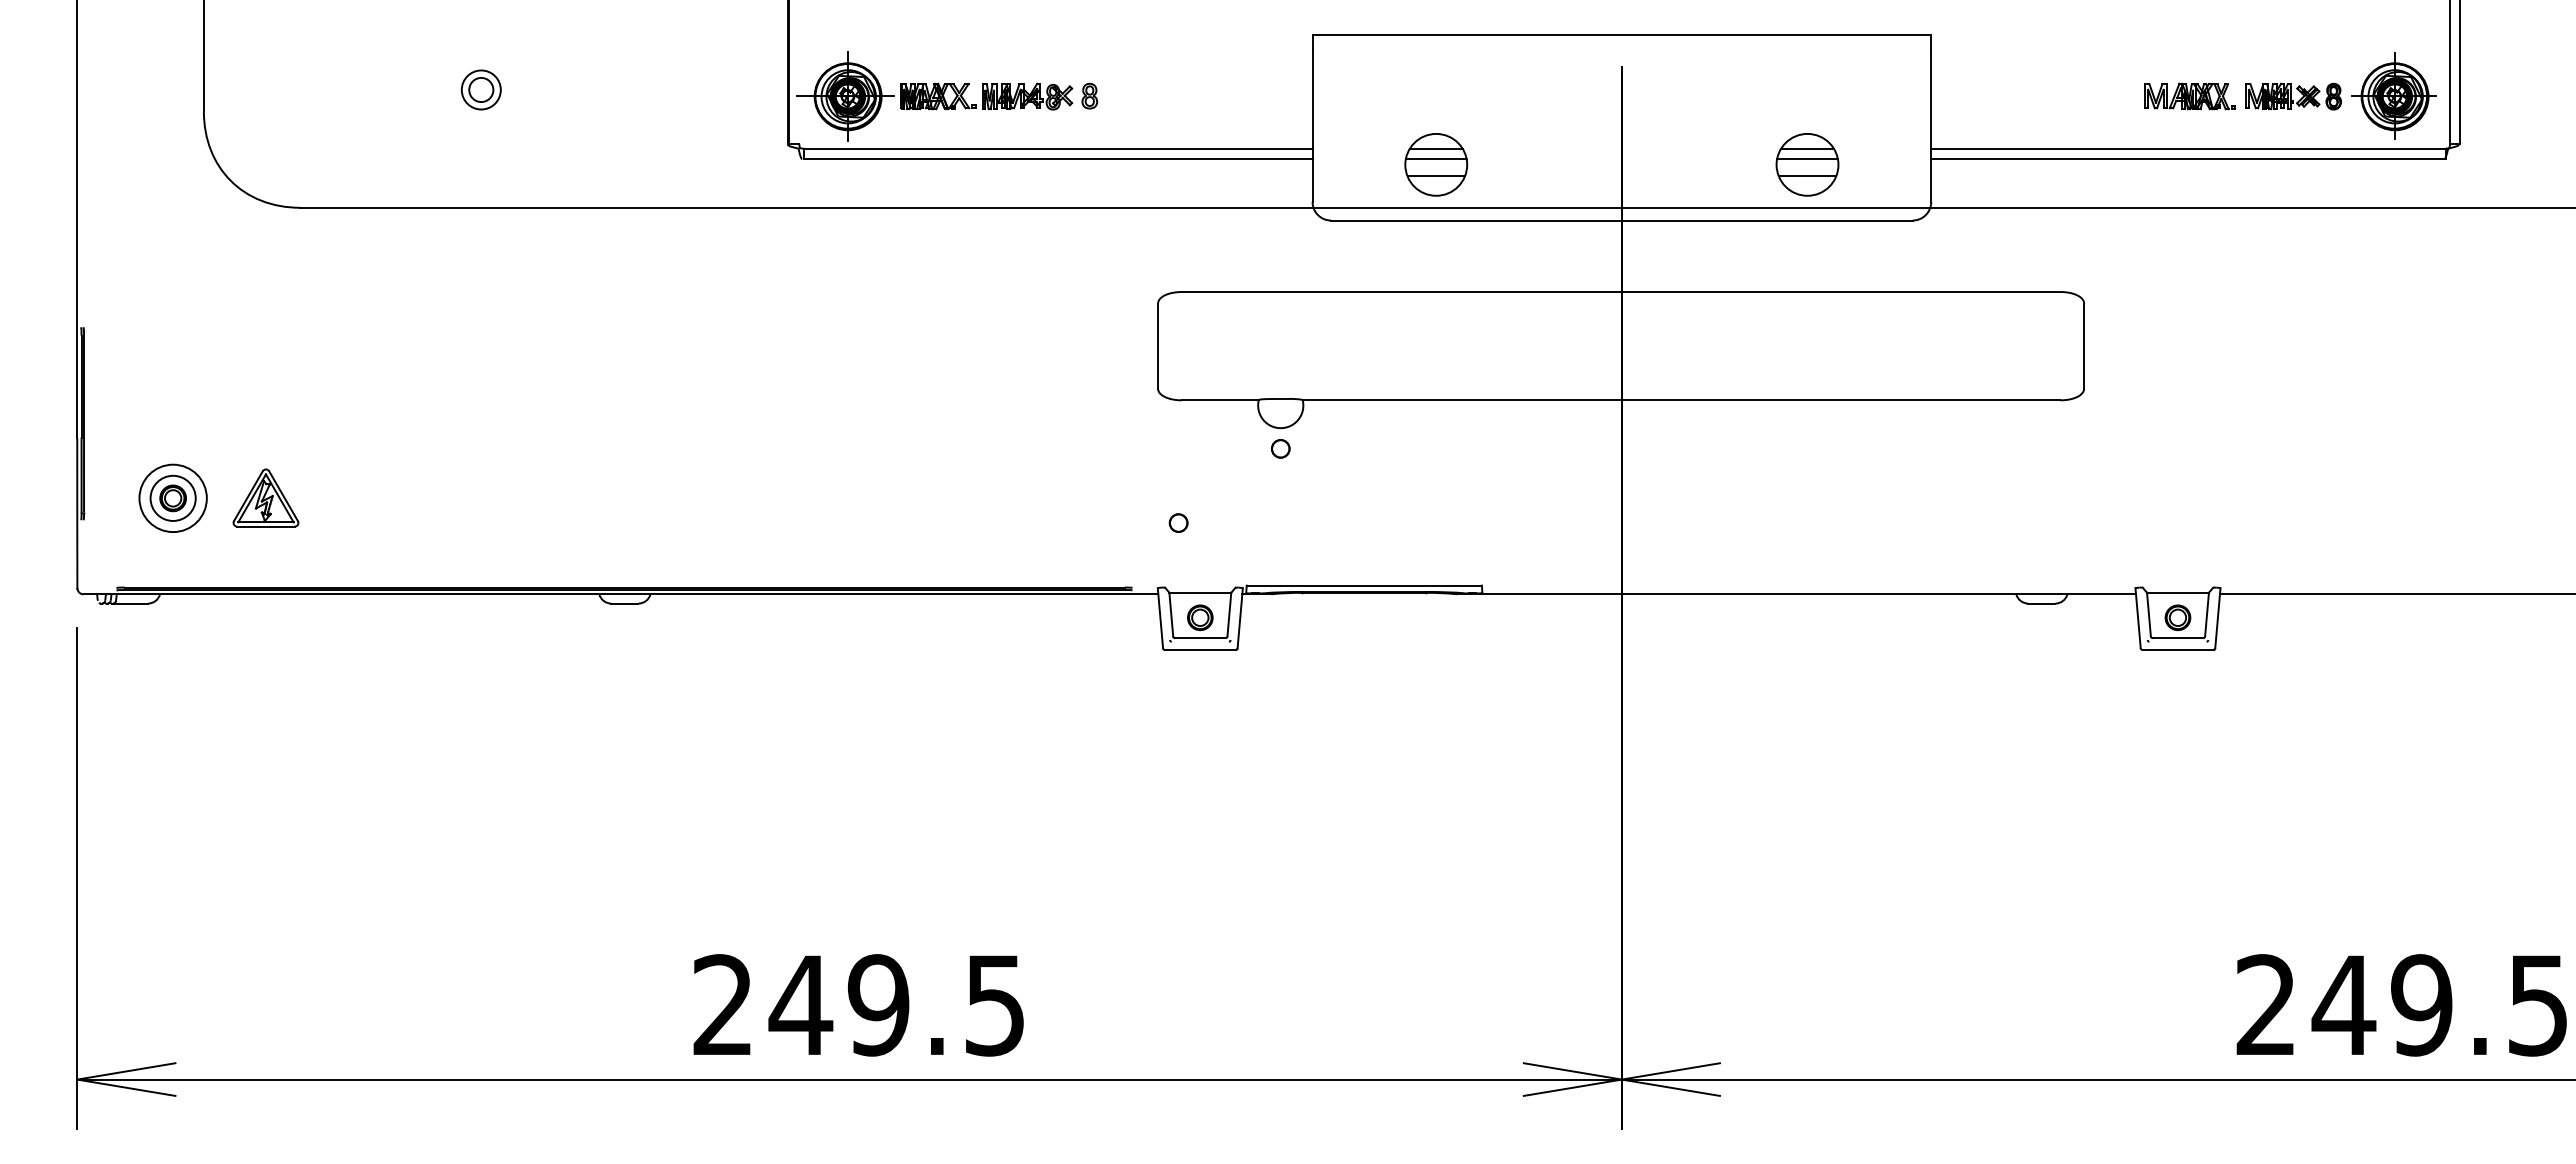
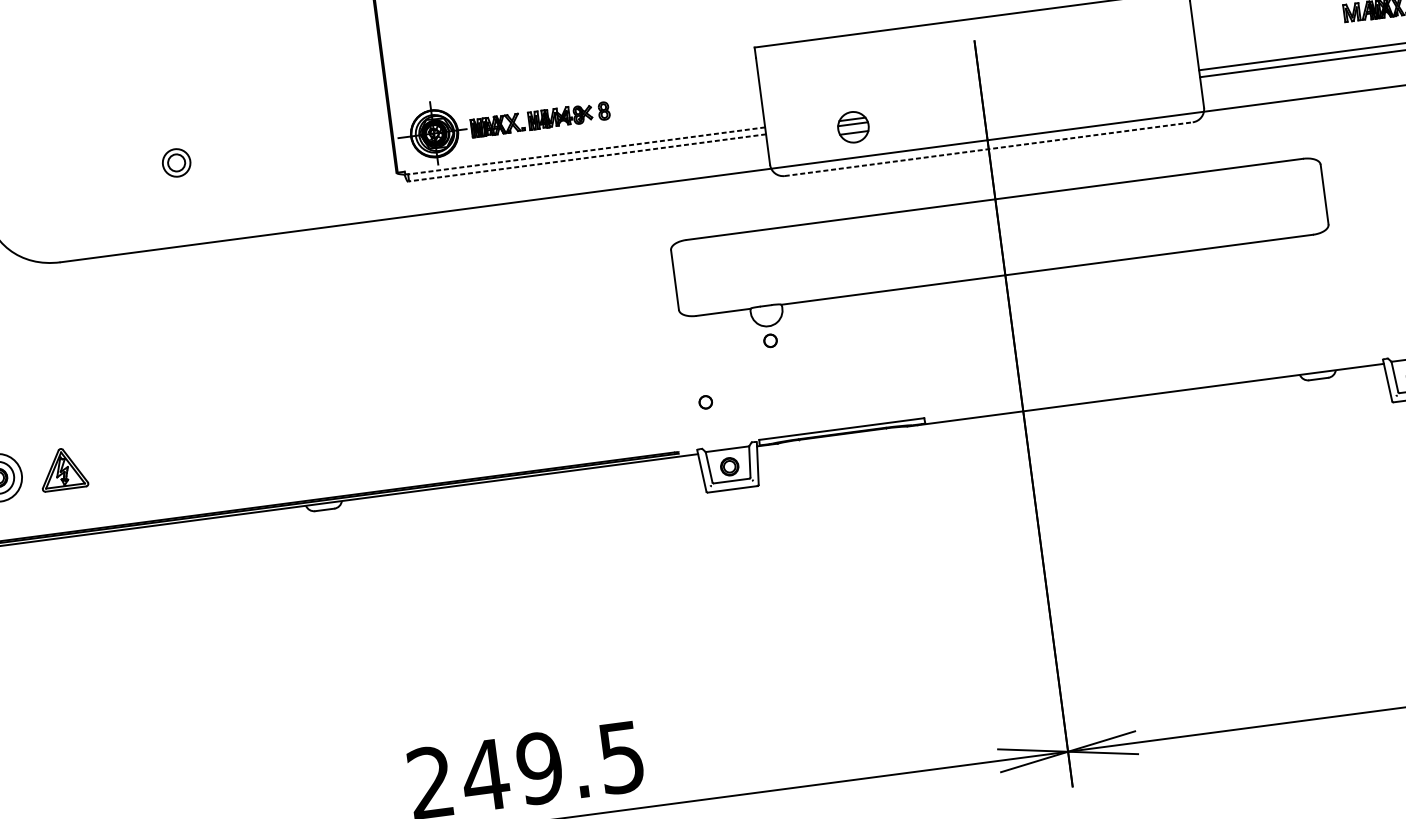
line: (1057, 148) -> (586, 150), solid -> dashed
line: (1057, 158) -> (587, 157), solid -> dashed
part: (1436, 164) -> (853, 126), size x0.7
part: (1807, 164) -> (1113, 92), removed
line: (1621, 220) -> (988, 149), solid -> dashed

